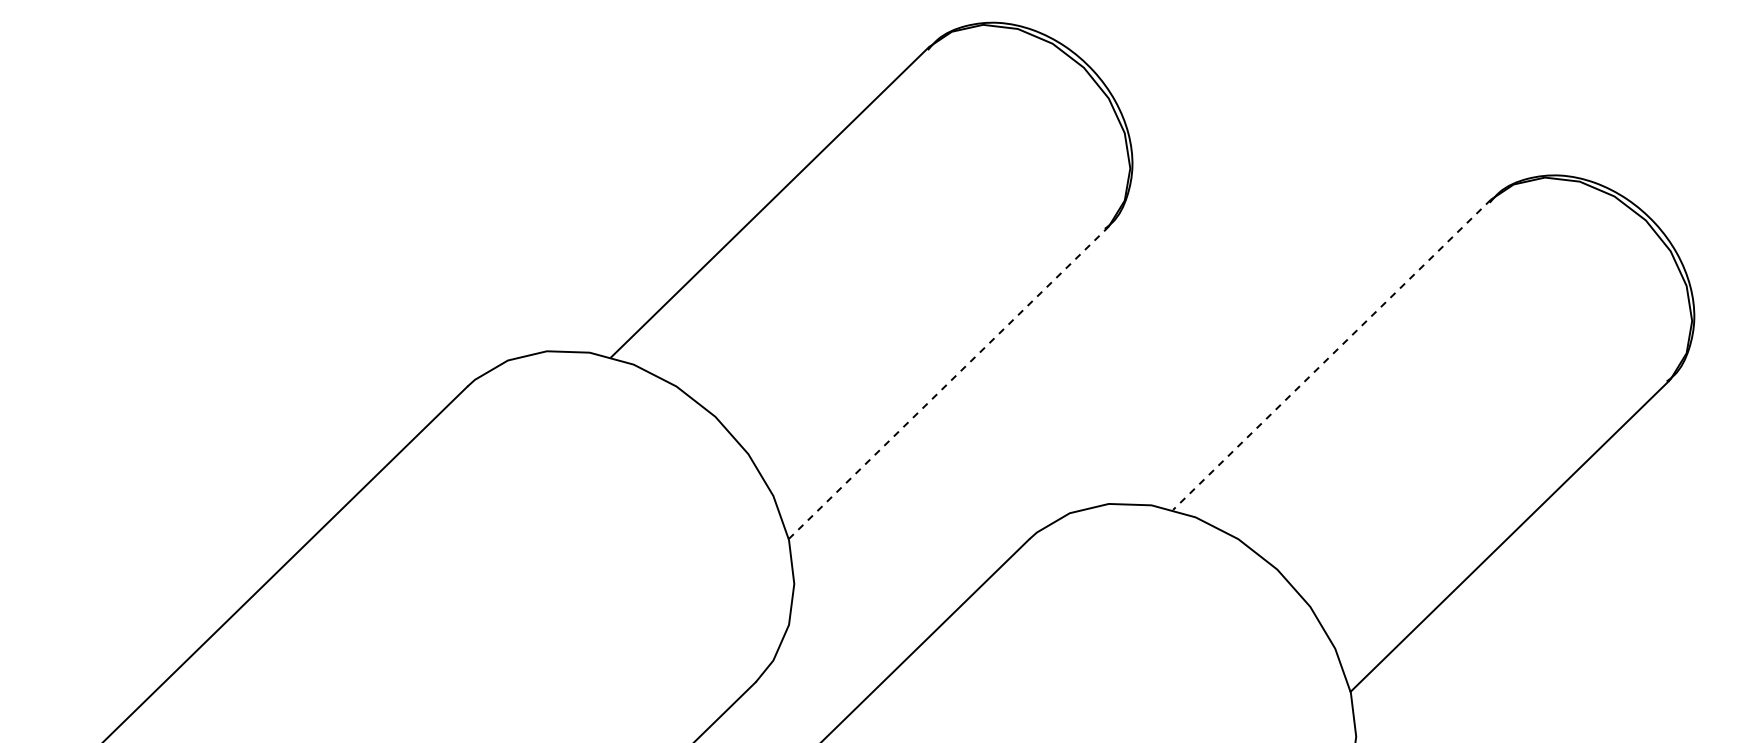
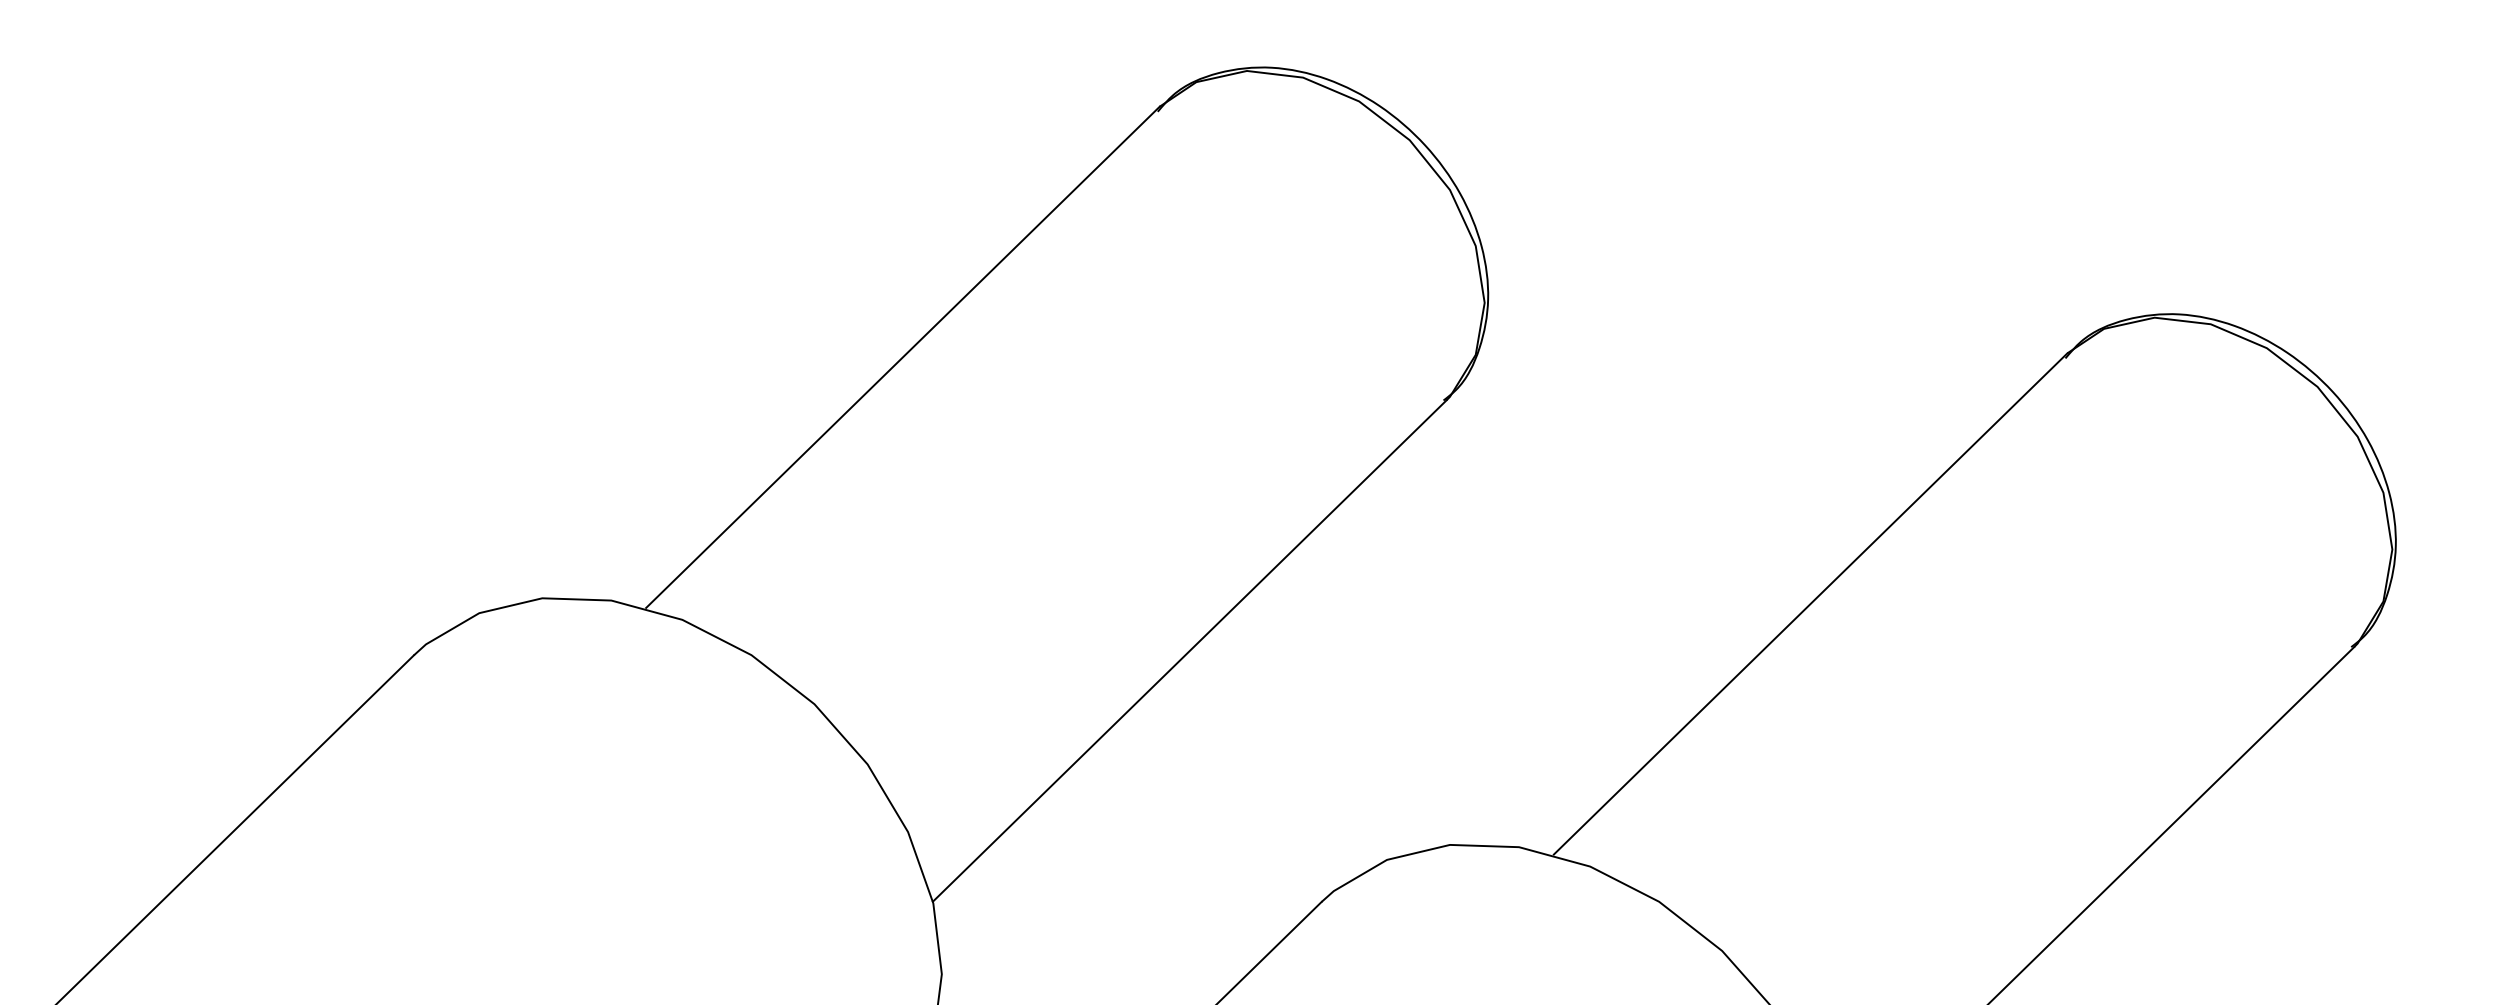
line: (1331, 355) -> (1809, 605), dashed -> solid
line: (948, 383) -> (1190, 650), dashed -> solid

